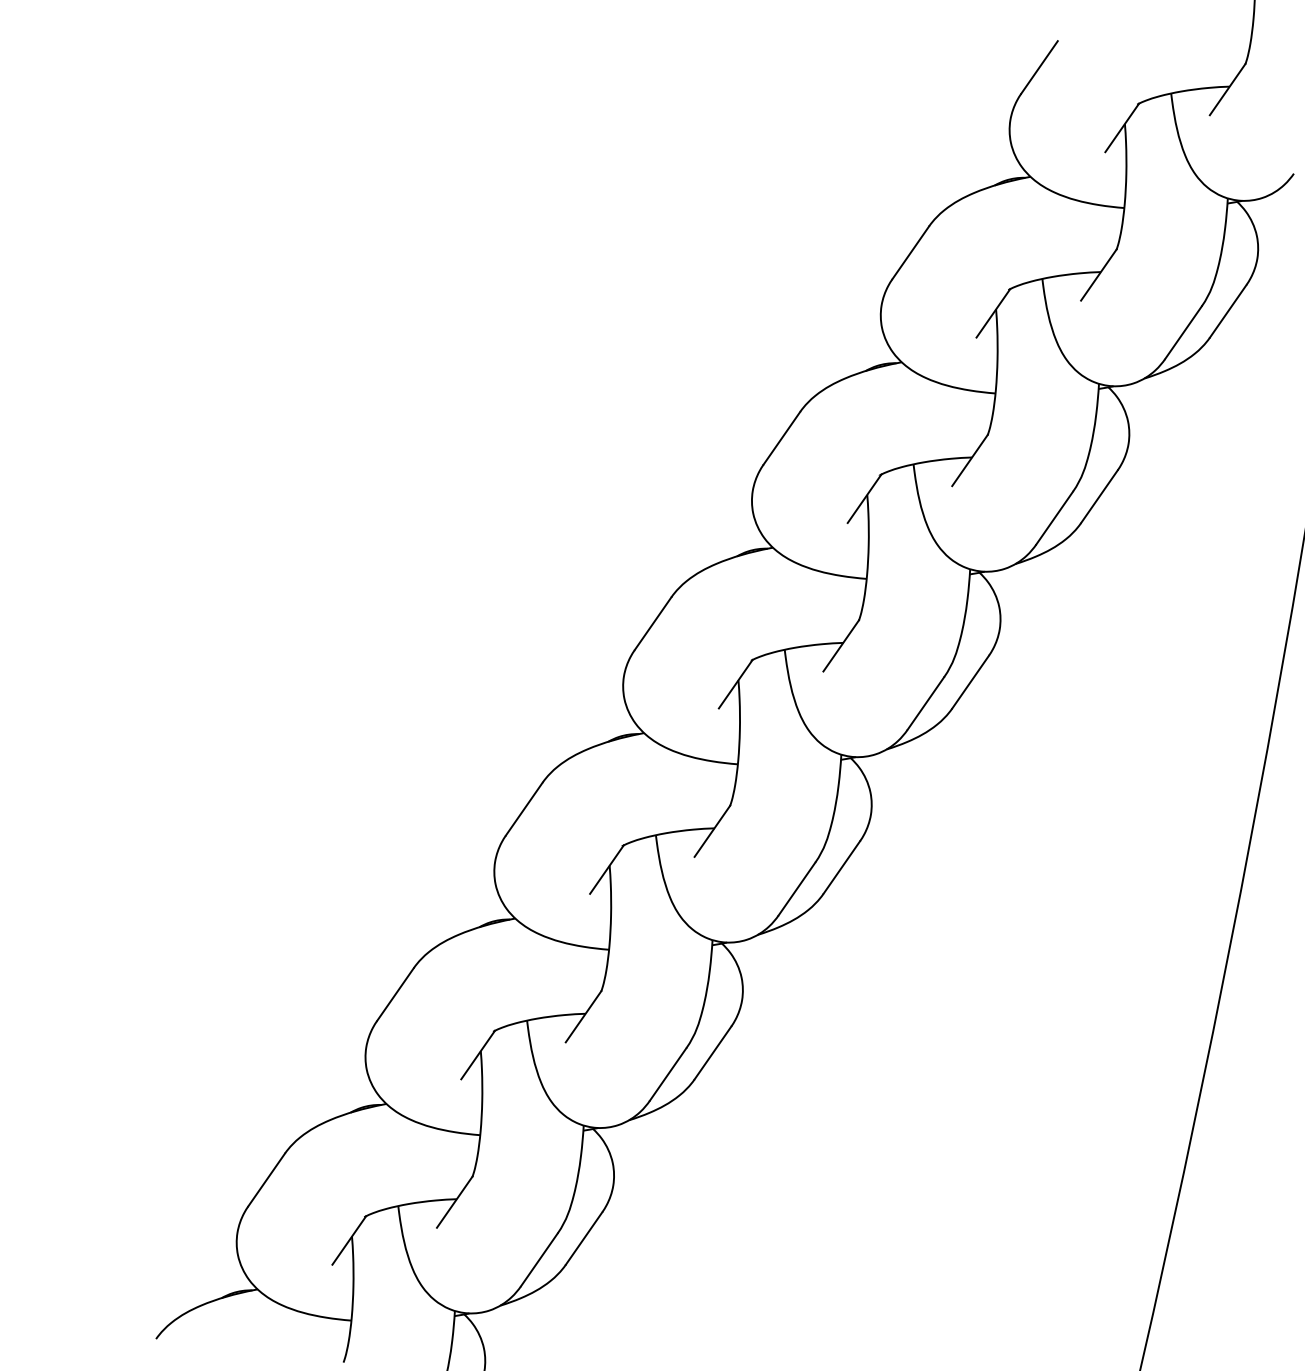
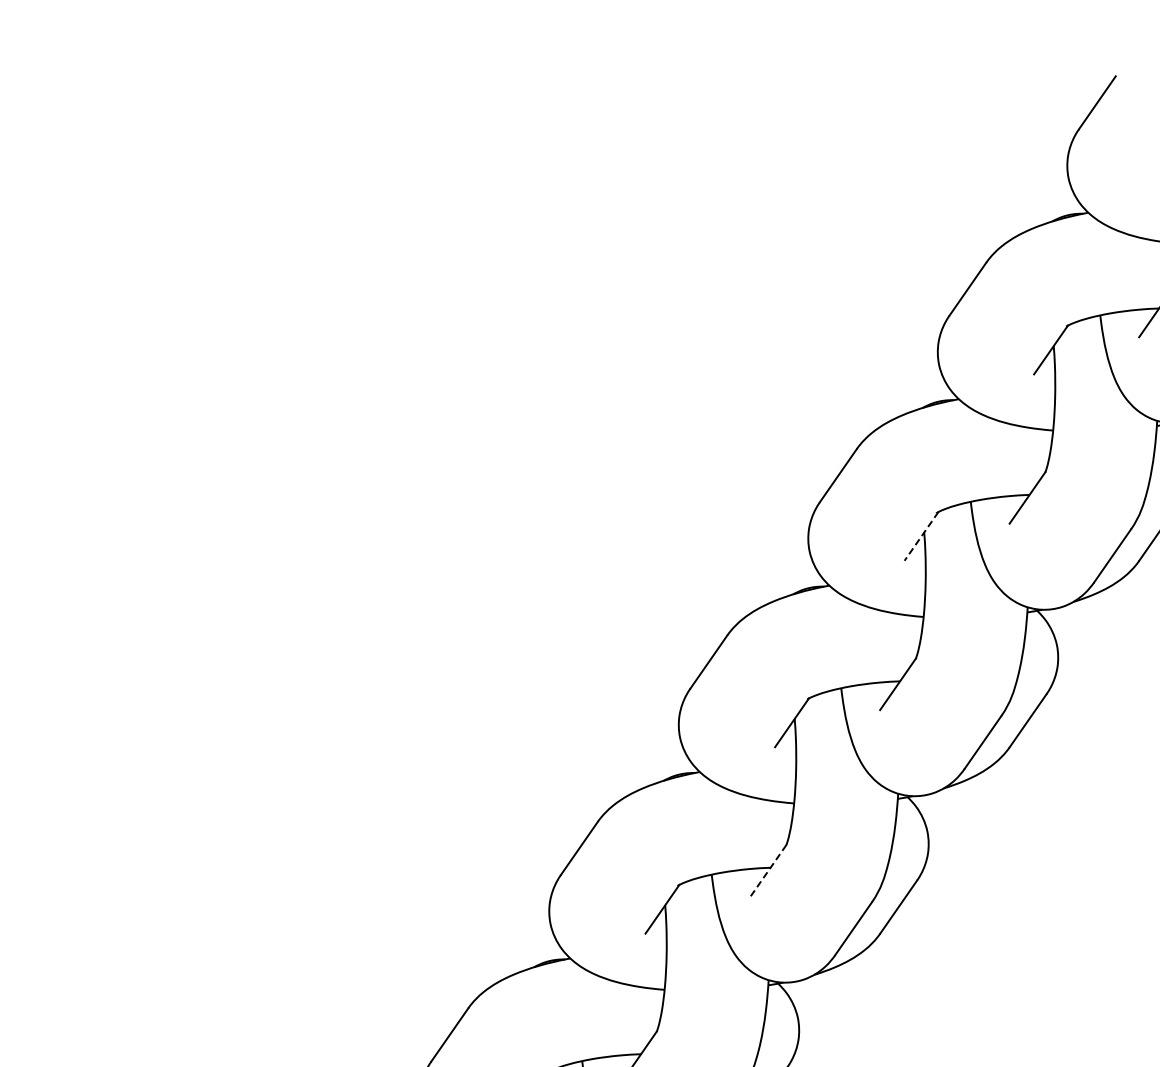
line: (864, 498) -> (921, 536), solid -> dashed
line: (712, 831) -> (768, 870), solid -> dashed

